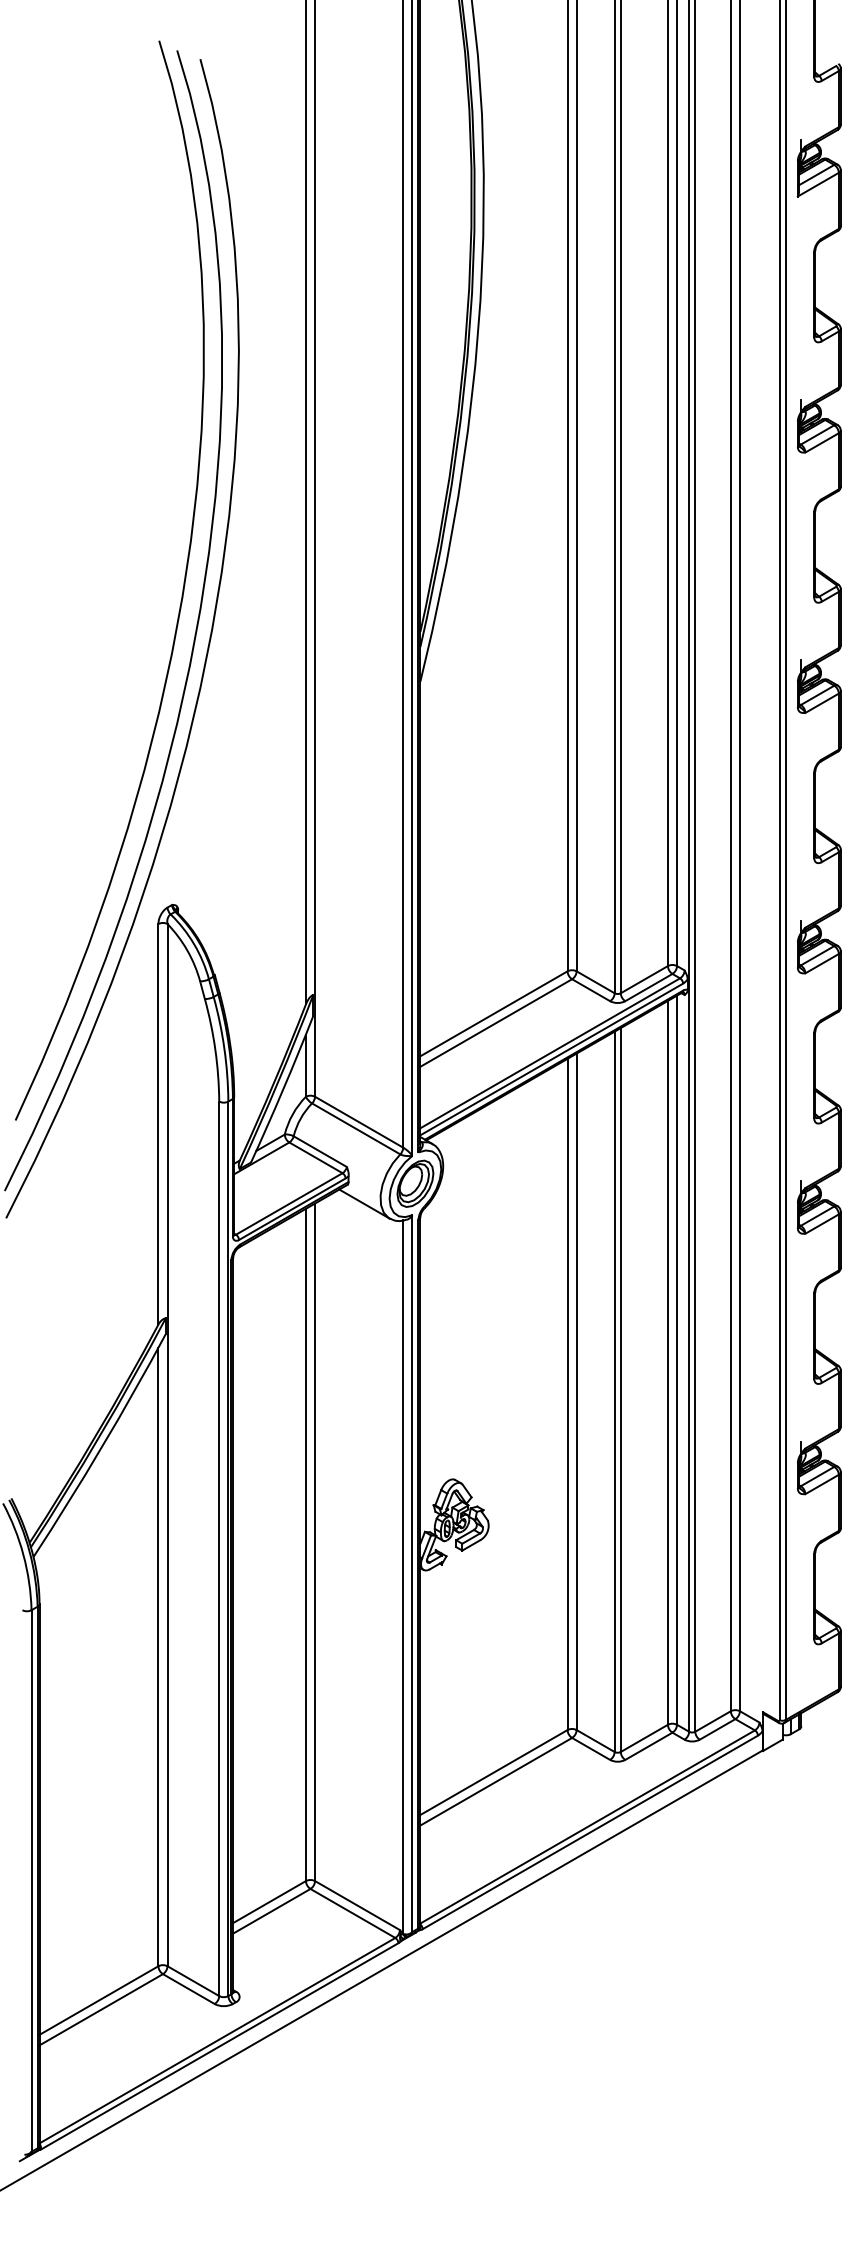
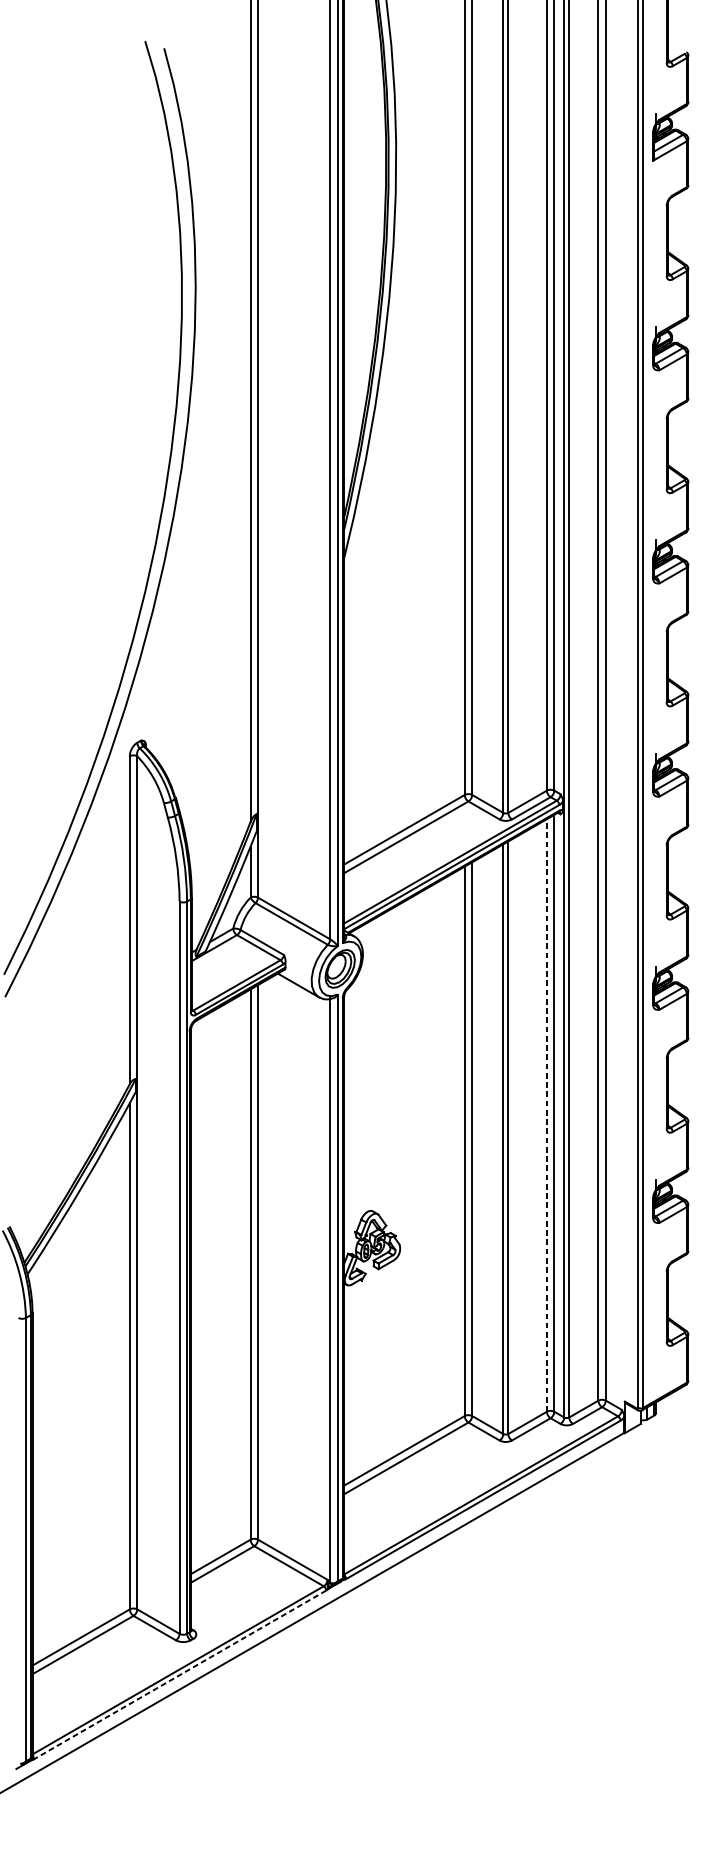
curve: (182, 588) -> (149, 481), removed
line: (667, 1362) -> (546, 1115), solid -> dashed
line: (219, 2046) -> (179, 1675), solid -> dashed

